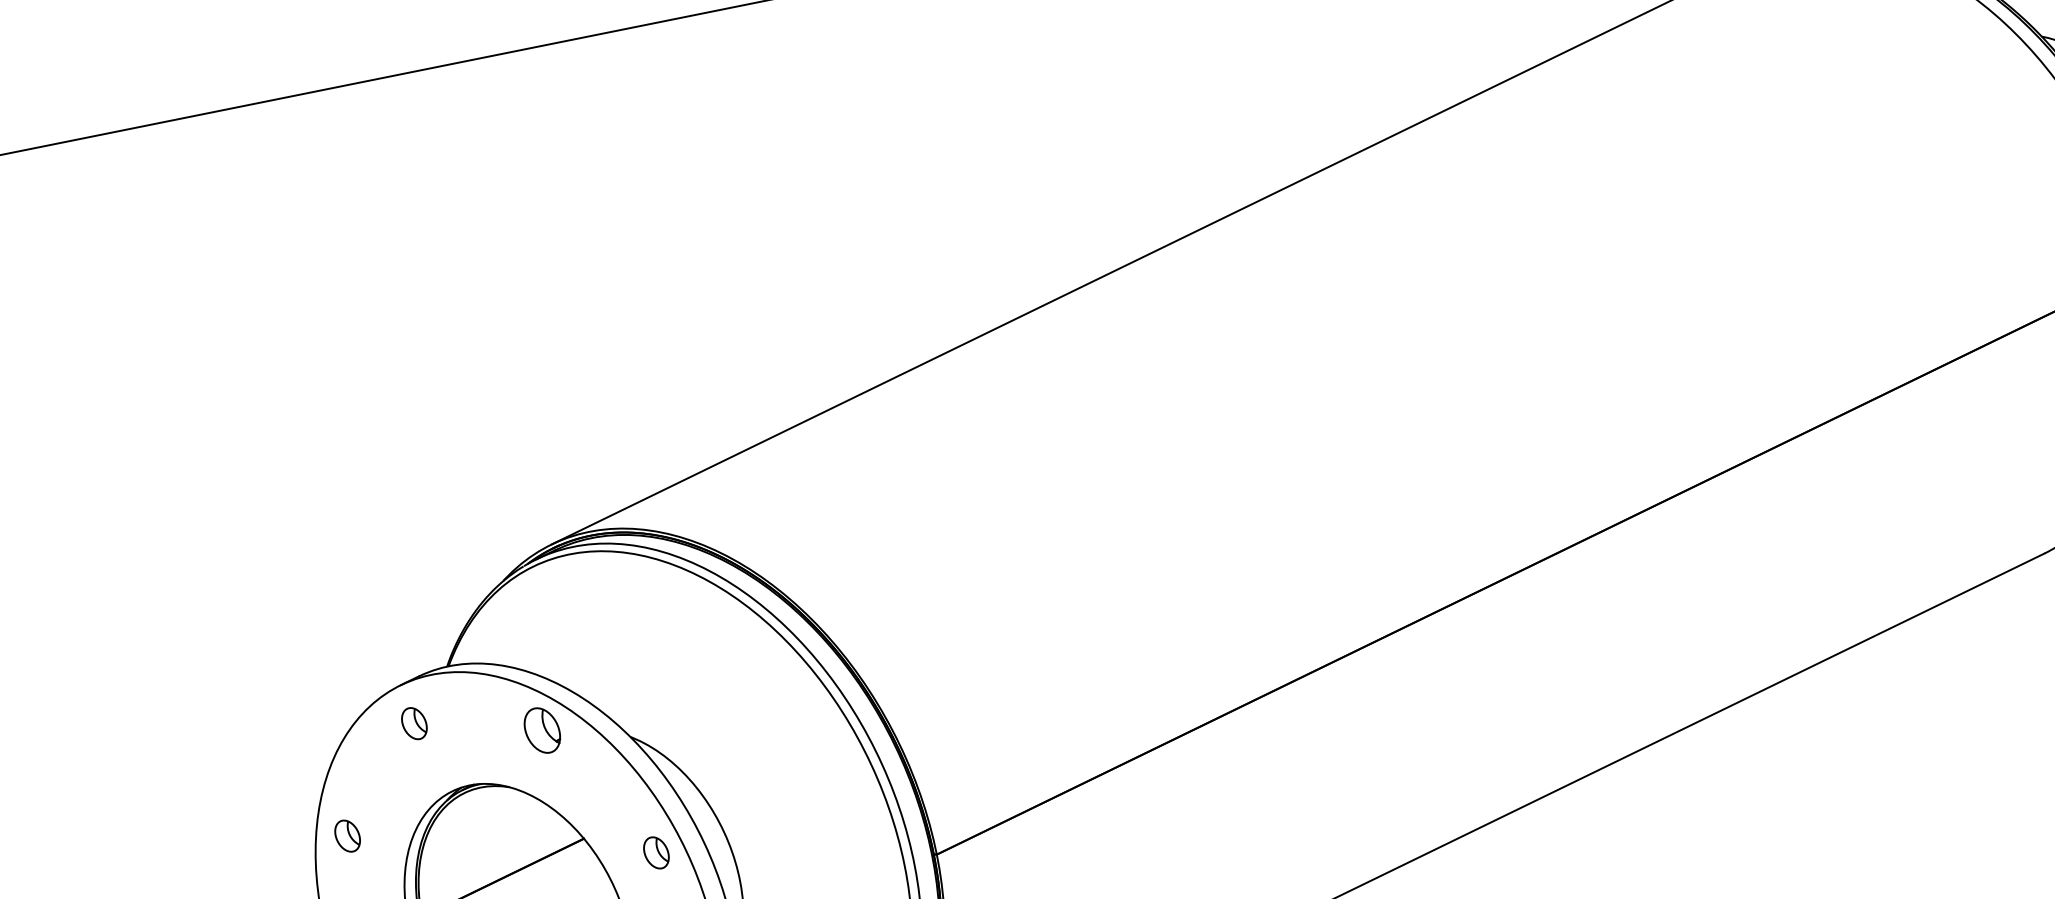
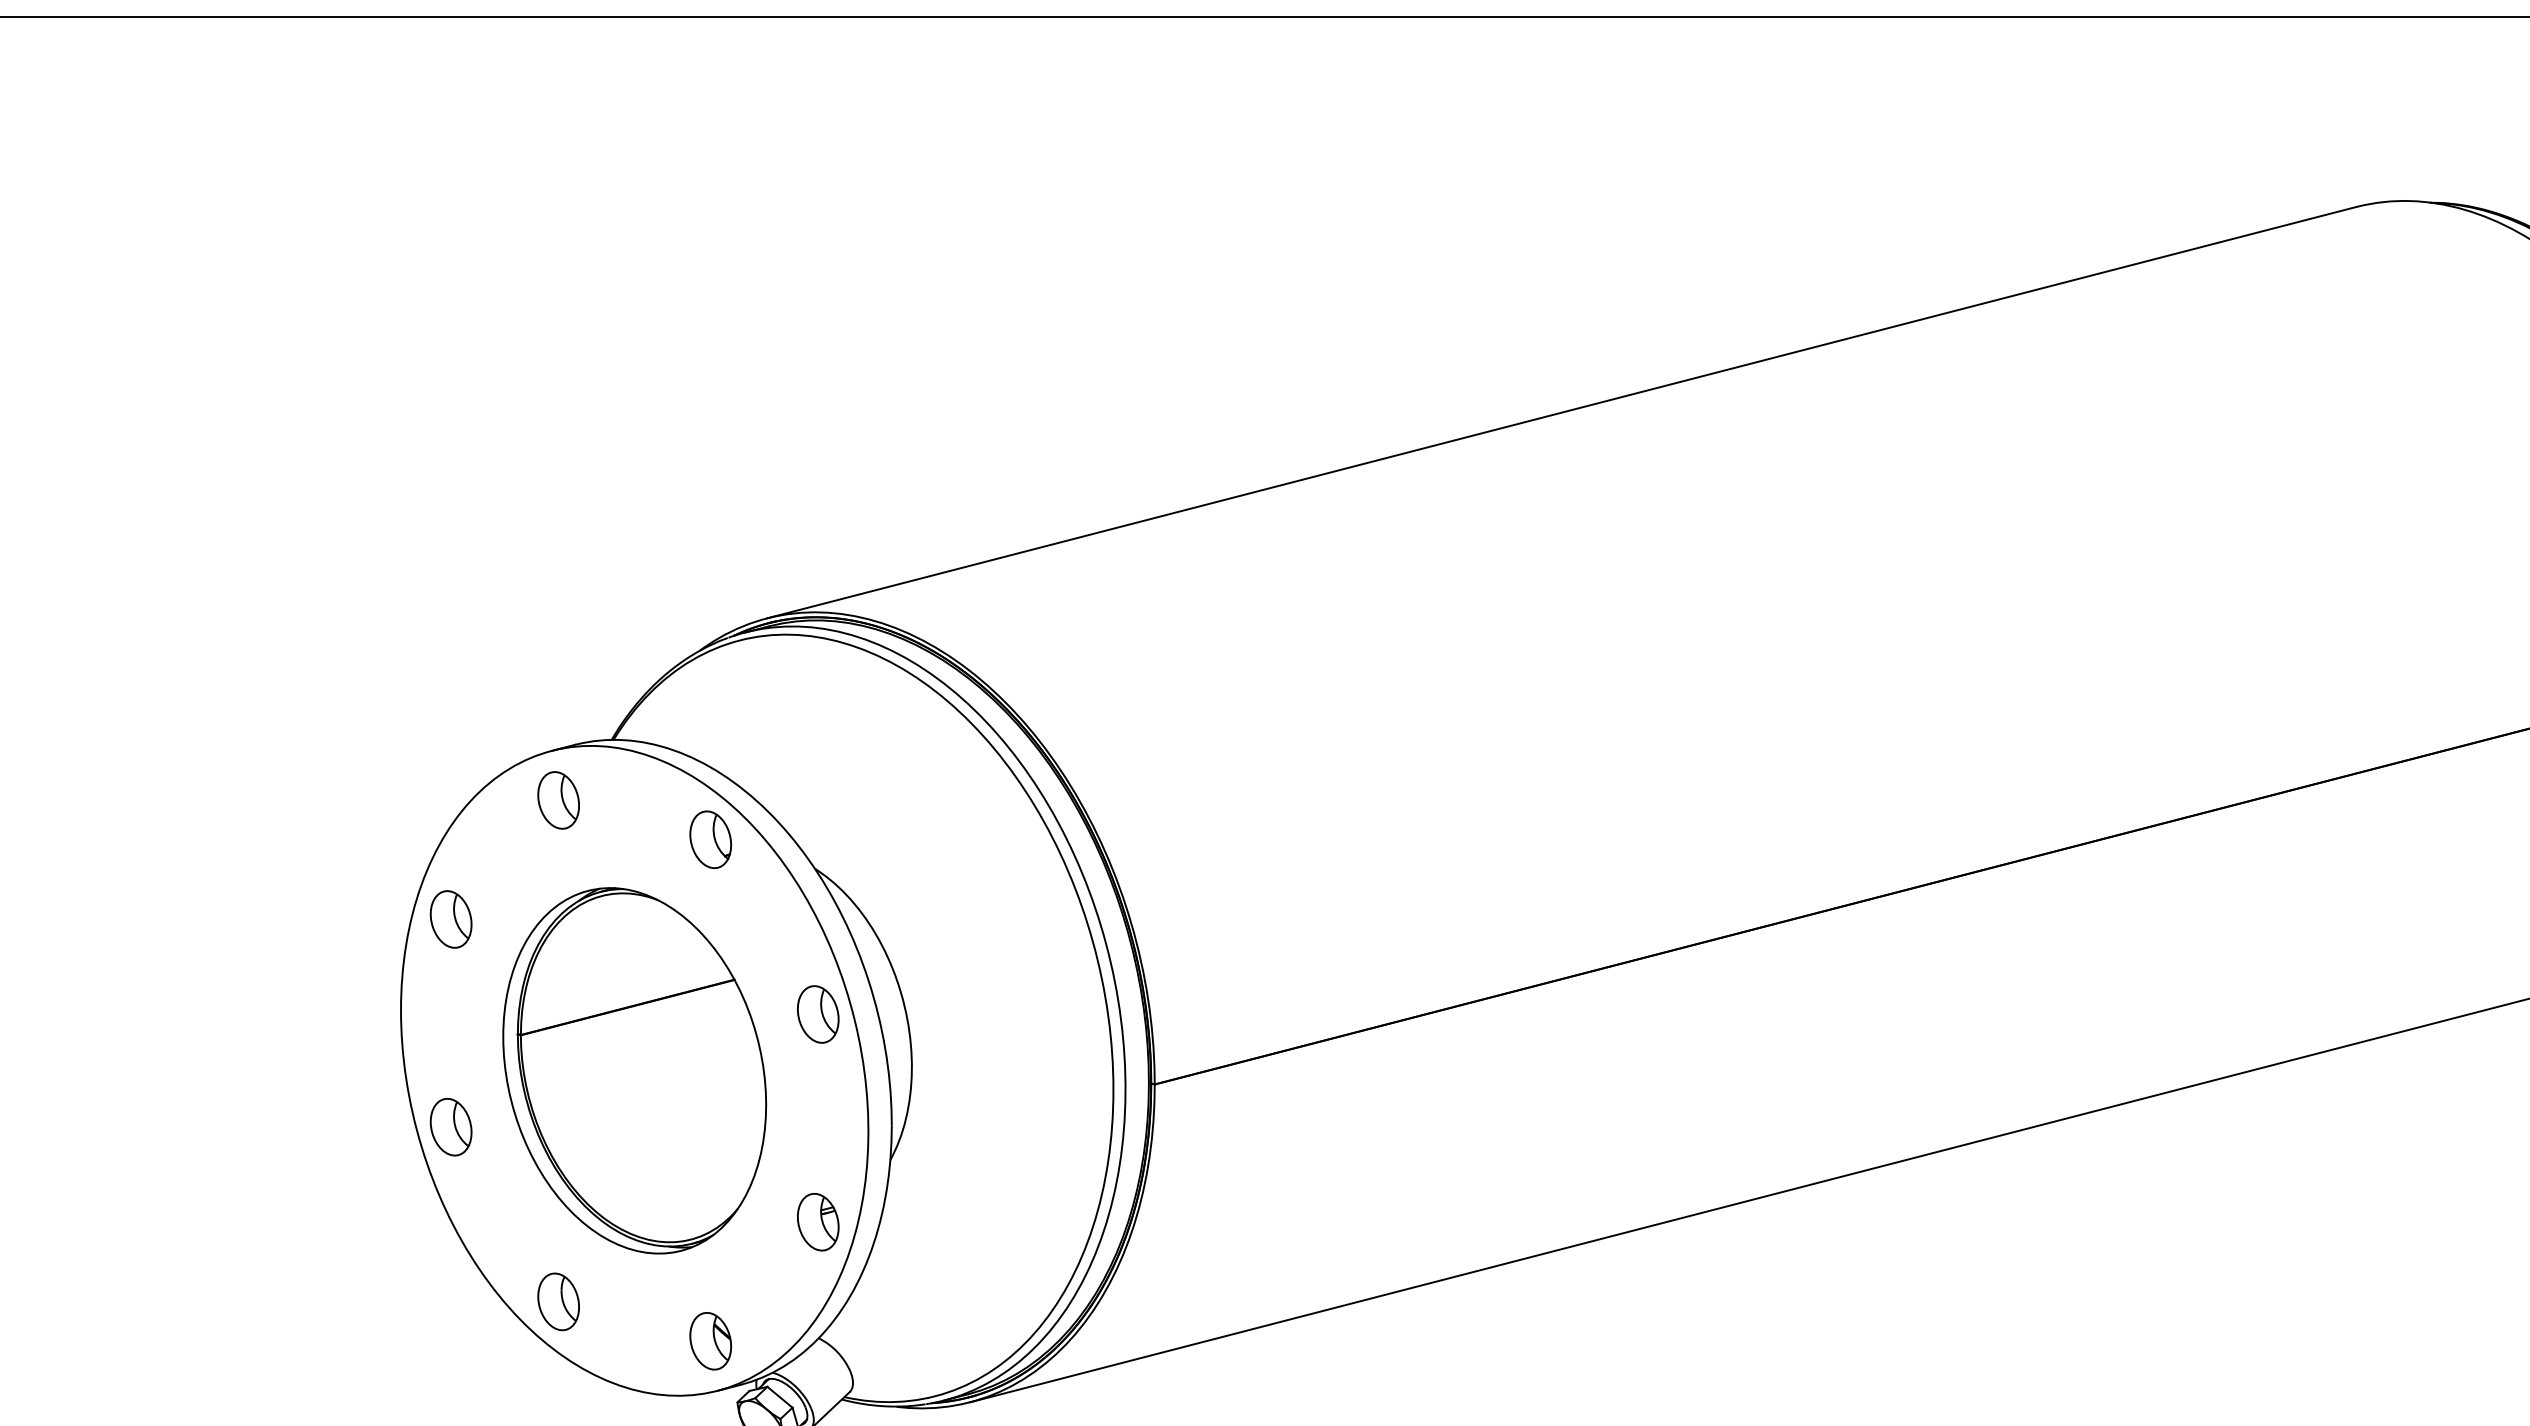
part: (414, 723) -> (558, 800), size x1.43
part: (347, 836) -> (450, 919), size x1.43
part: (655, 853) -> (817, 1014), size x1.43

